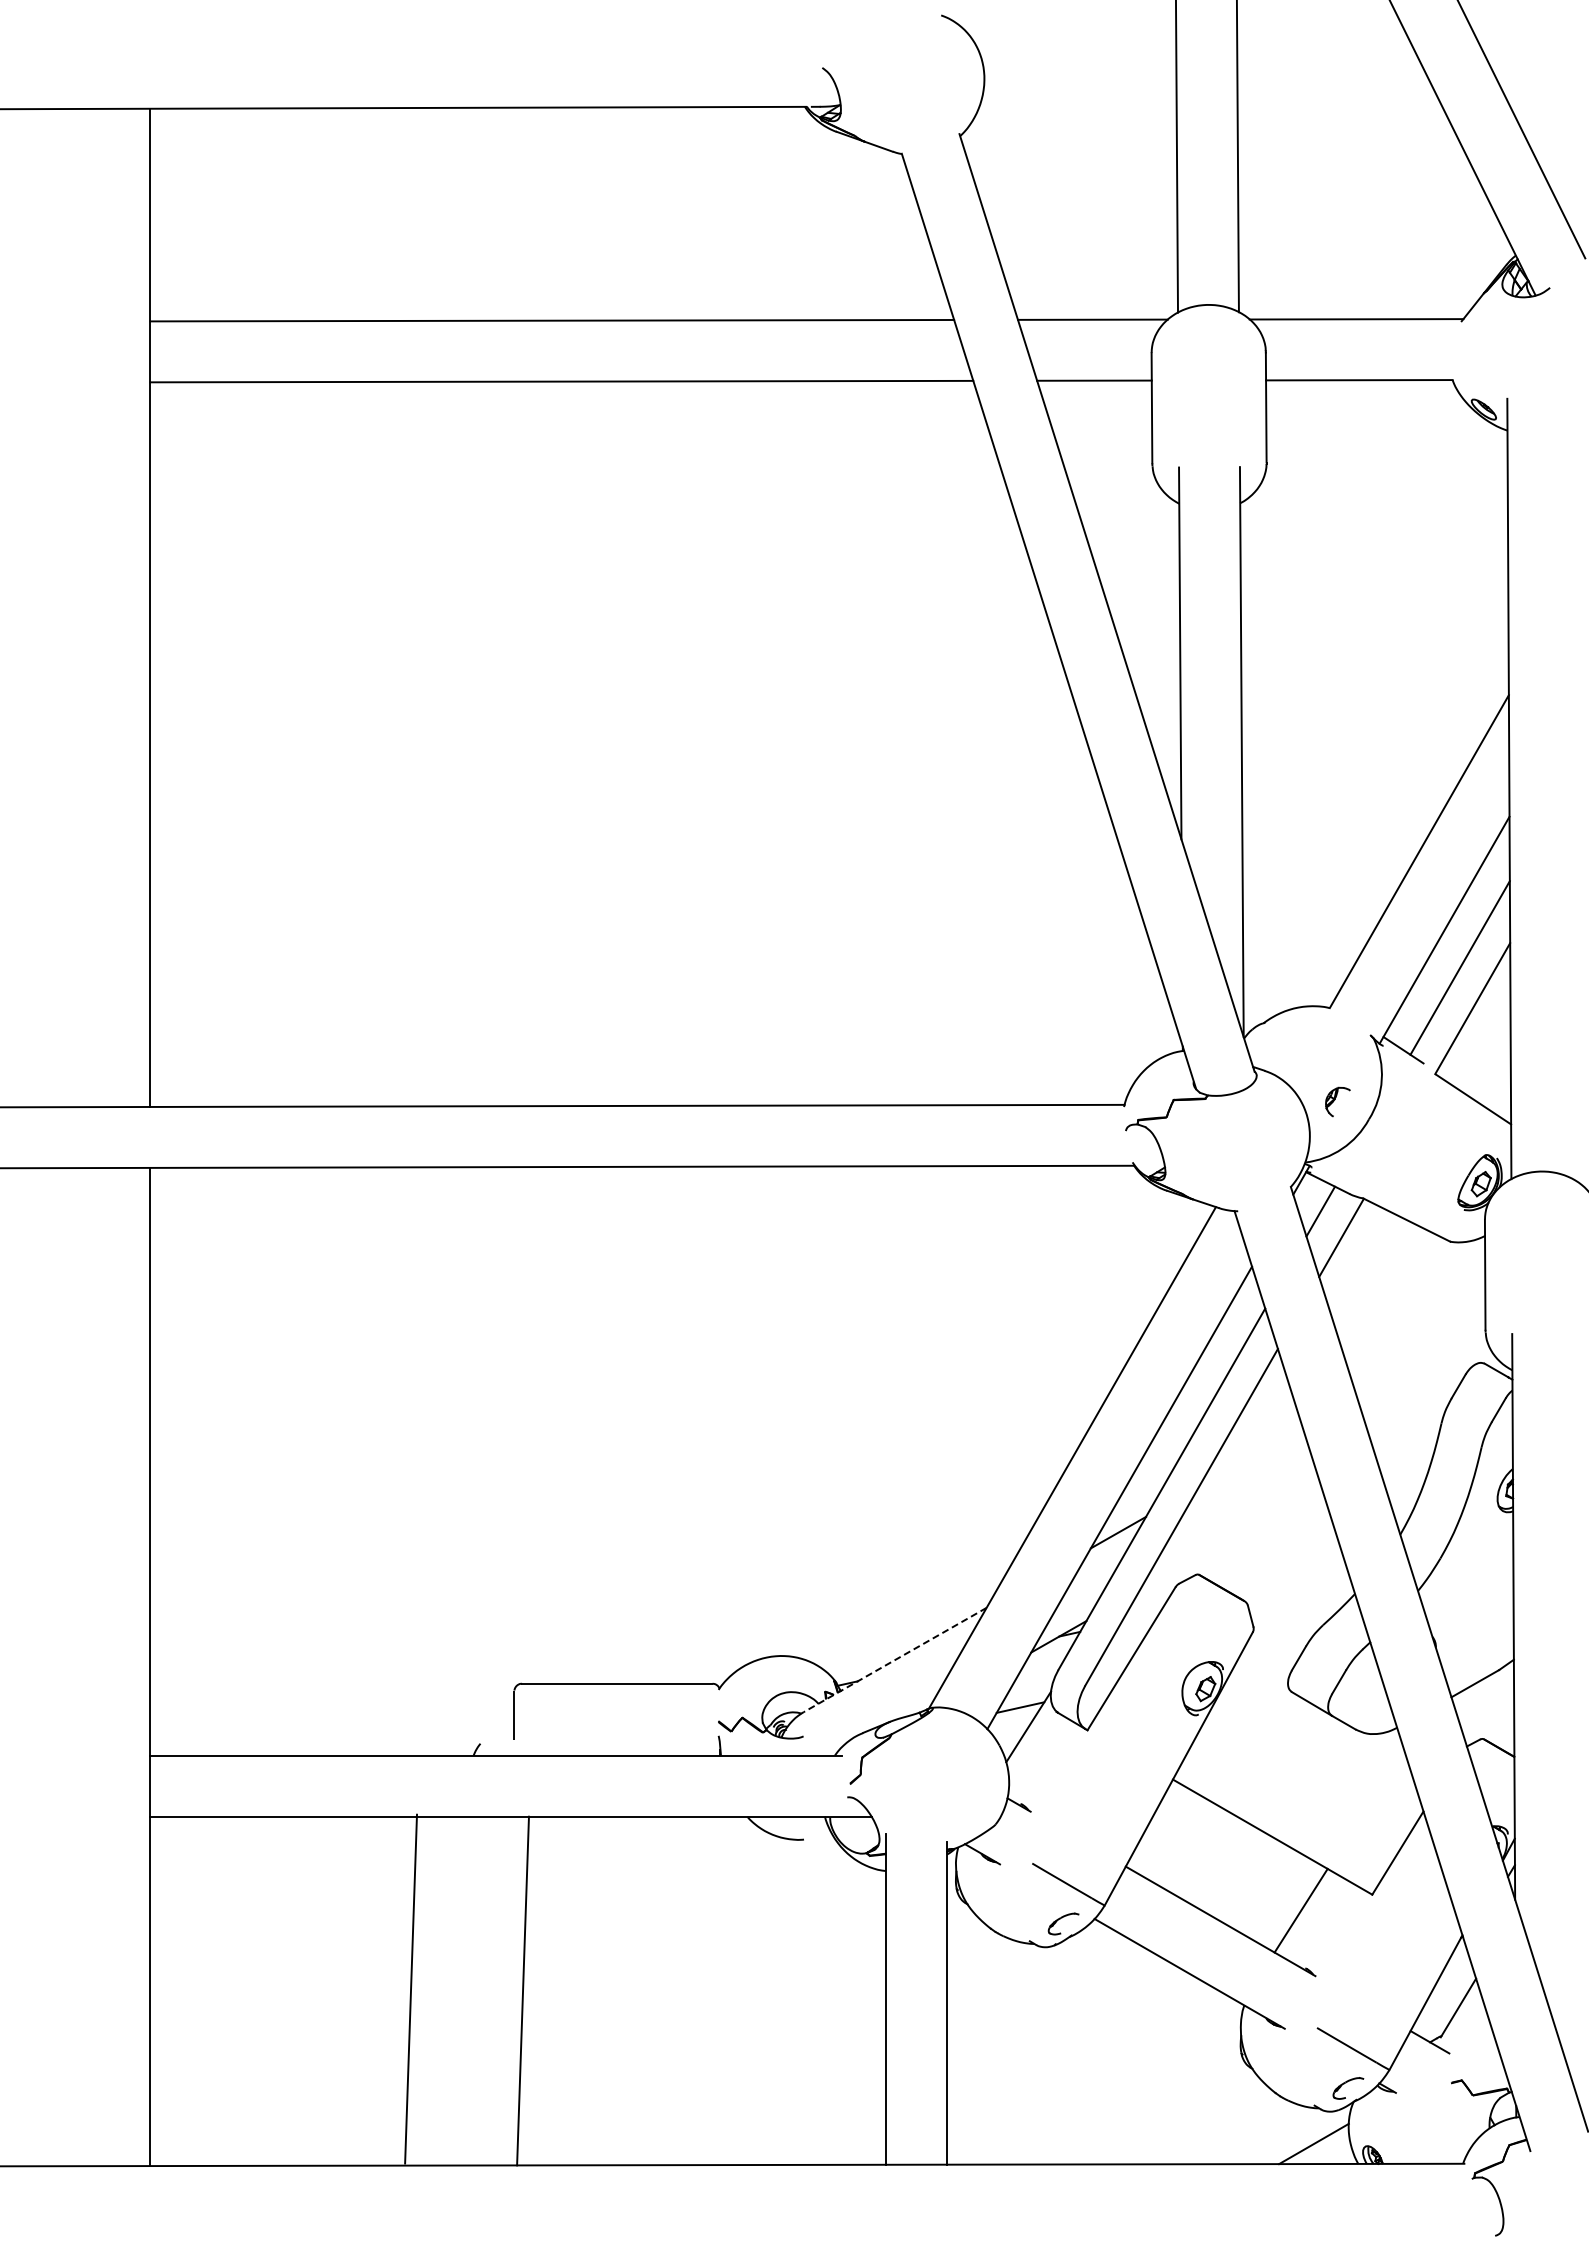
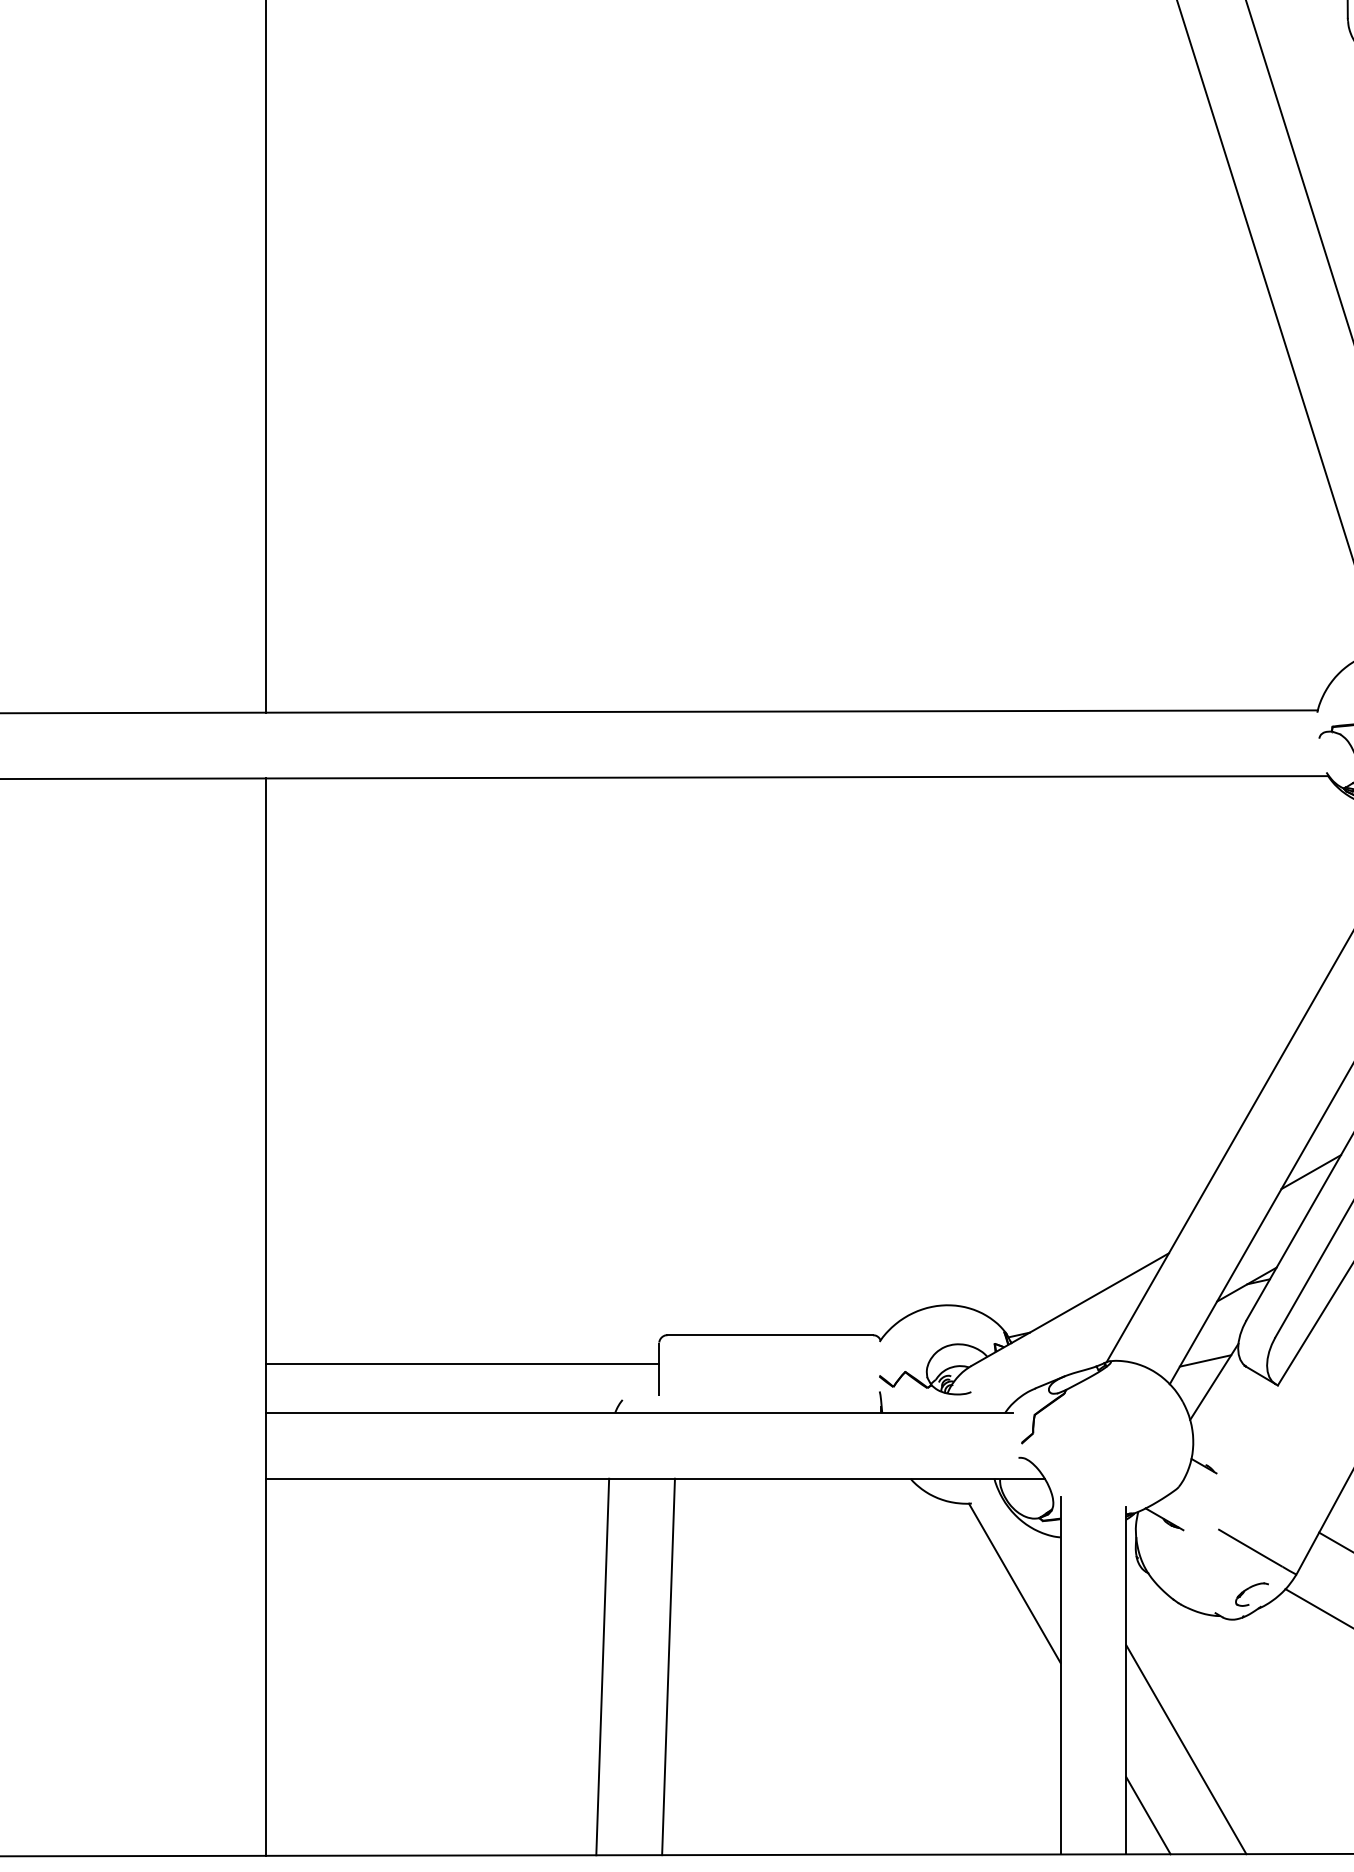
line: (894, 1660) -> (1069, 1310), dashed -> solid
line: (332, 1710) -> (462, 1364), added
line: (843, 1913) -> (1014, 1583), added
line: (411, 1988) -> (603, 1666), moved
line: (1002, 2067) -> (1186, 1749), added
line: (967, 2128) -> (1148, 1815), added

